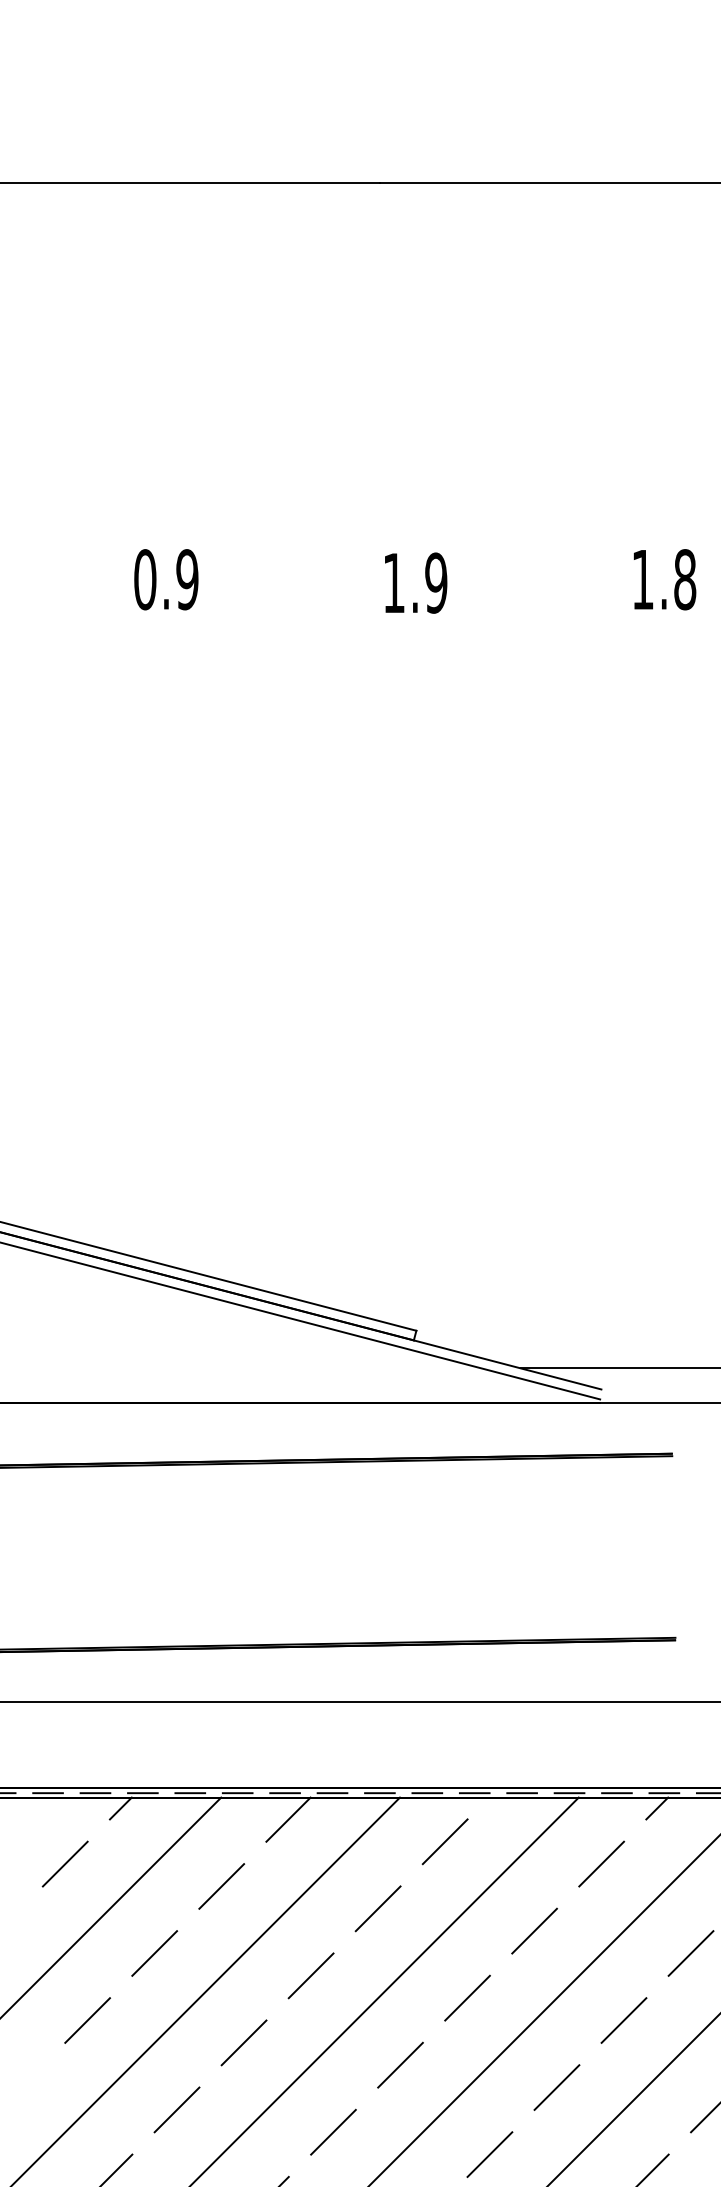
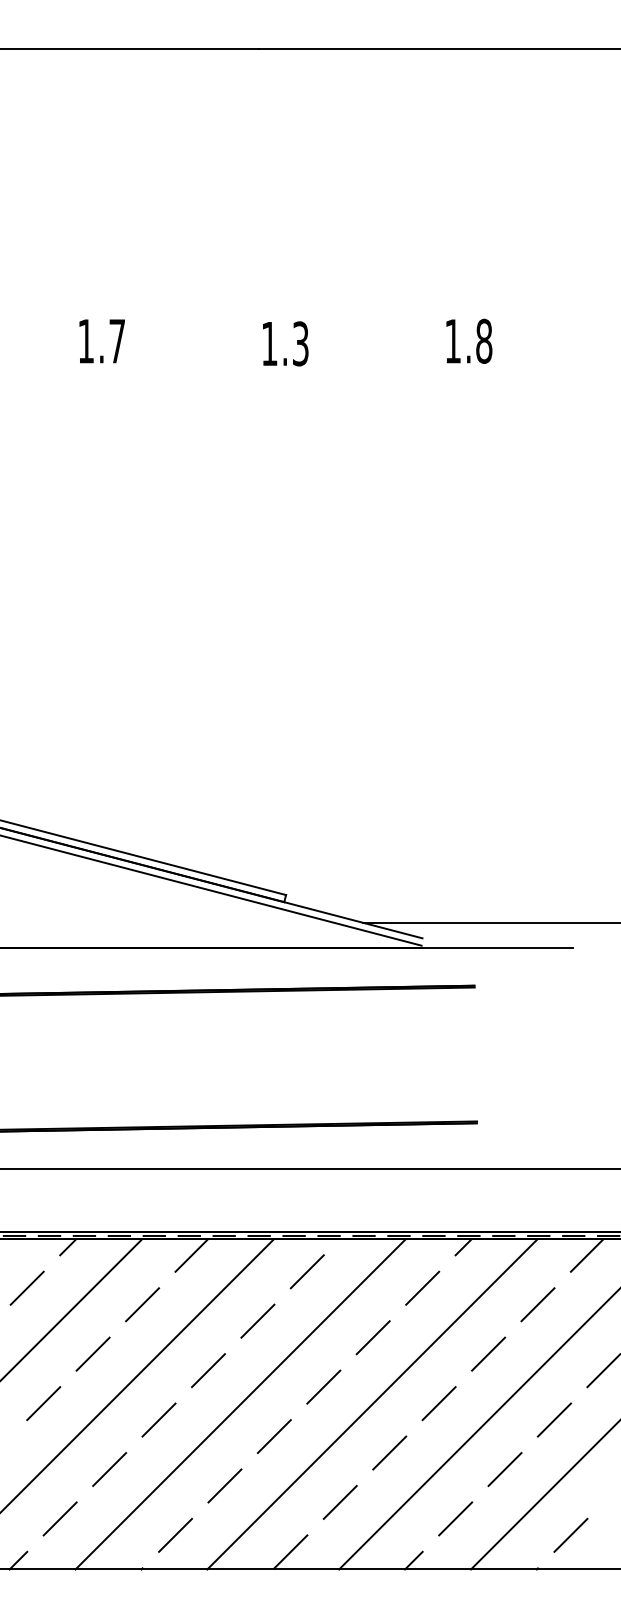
text: (166, 578) -> (101, 340), 0.9 -> 1.7
text: (435, 582) -> (300, 343), 1.9 -> 1.3

